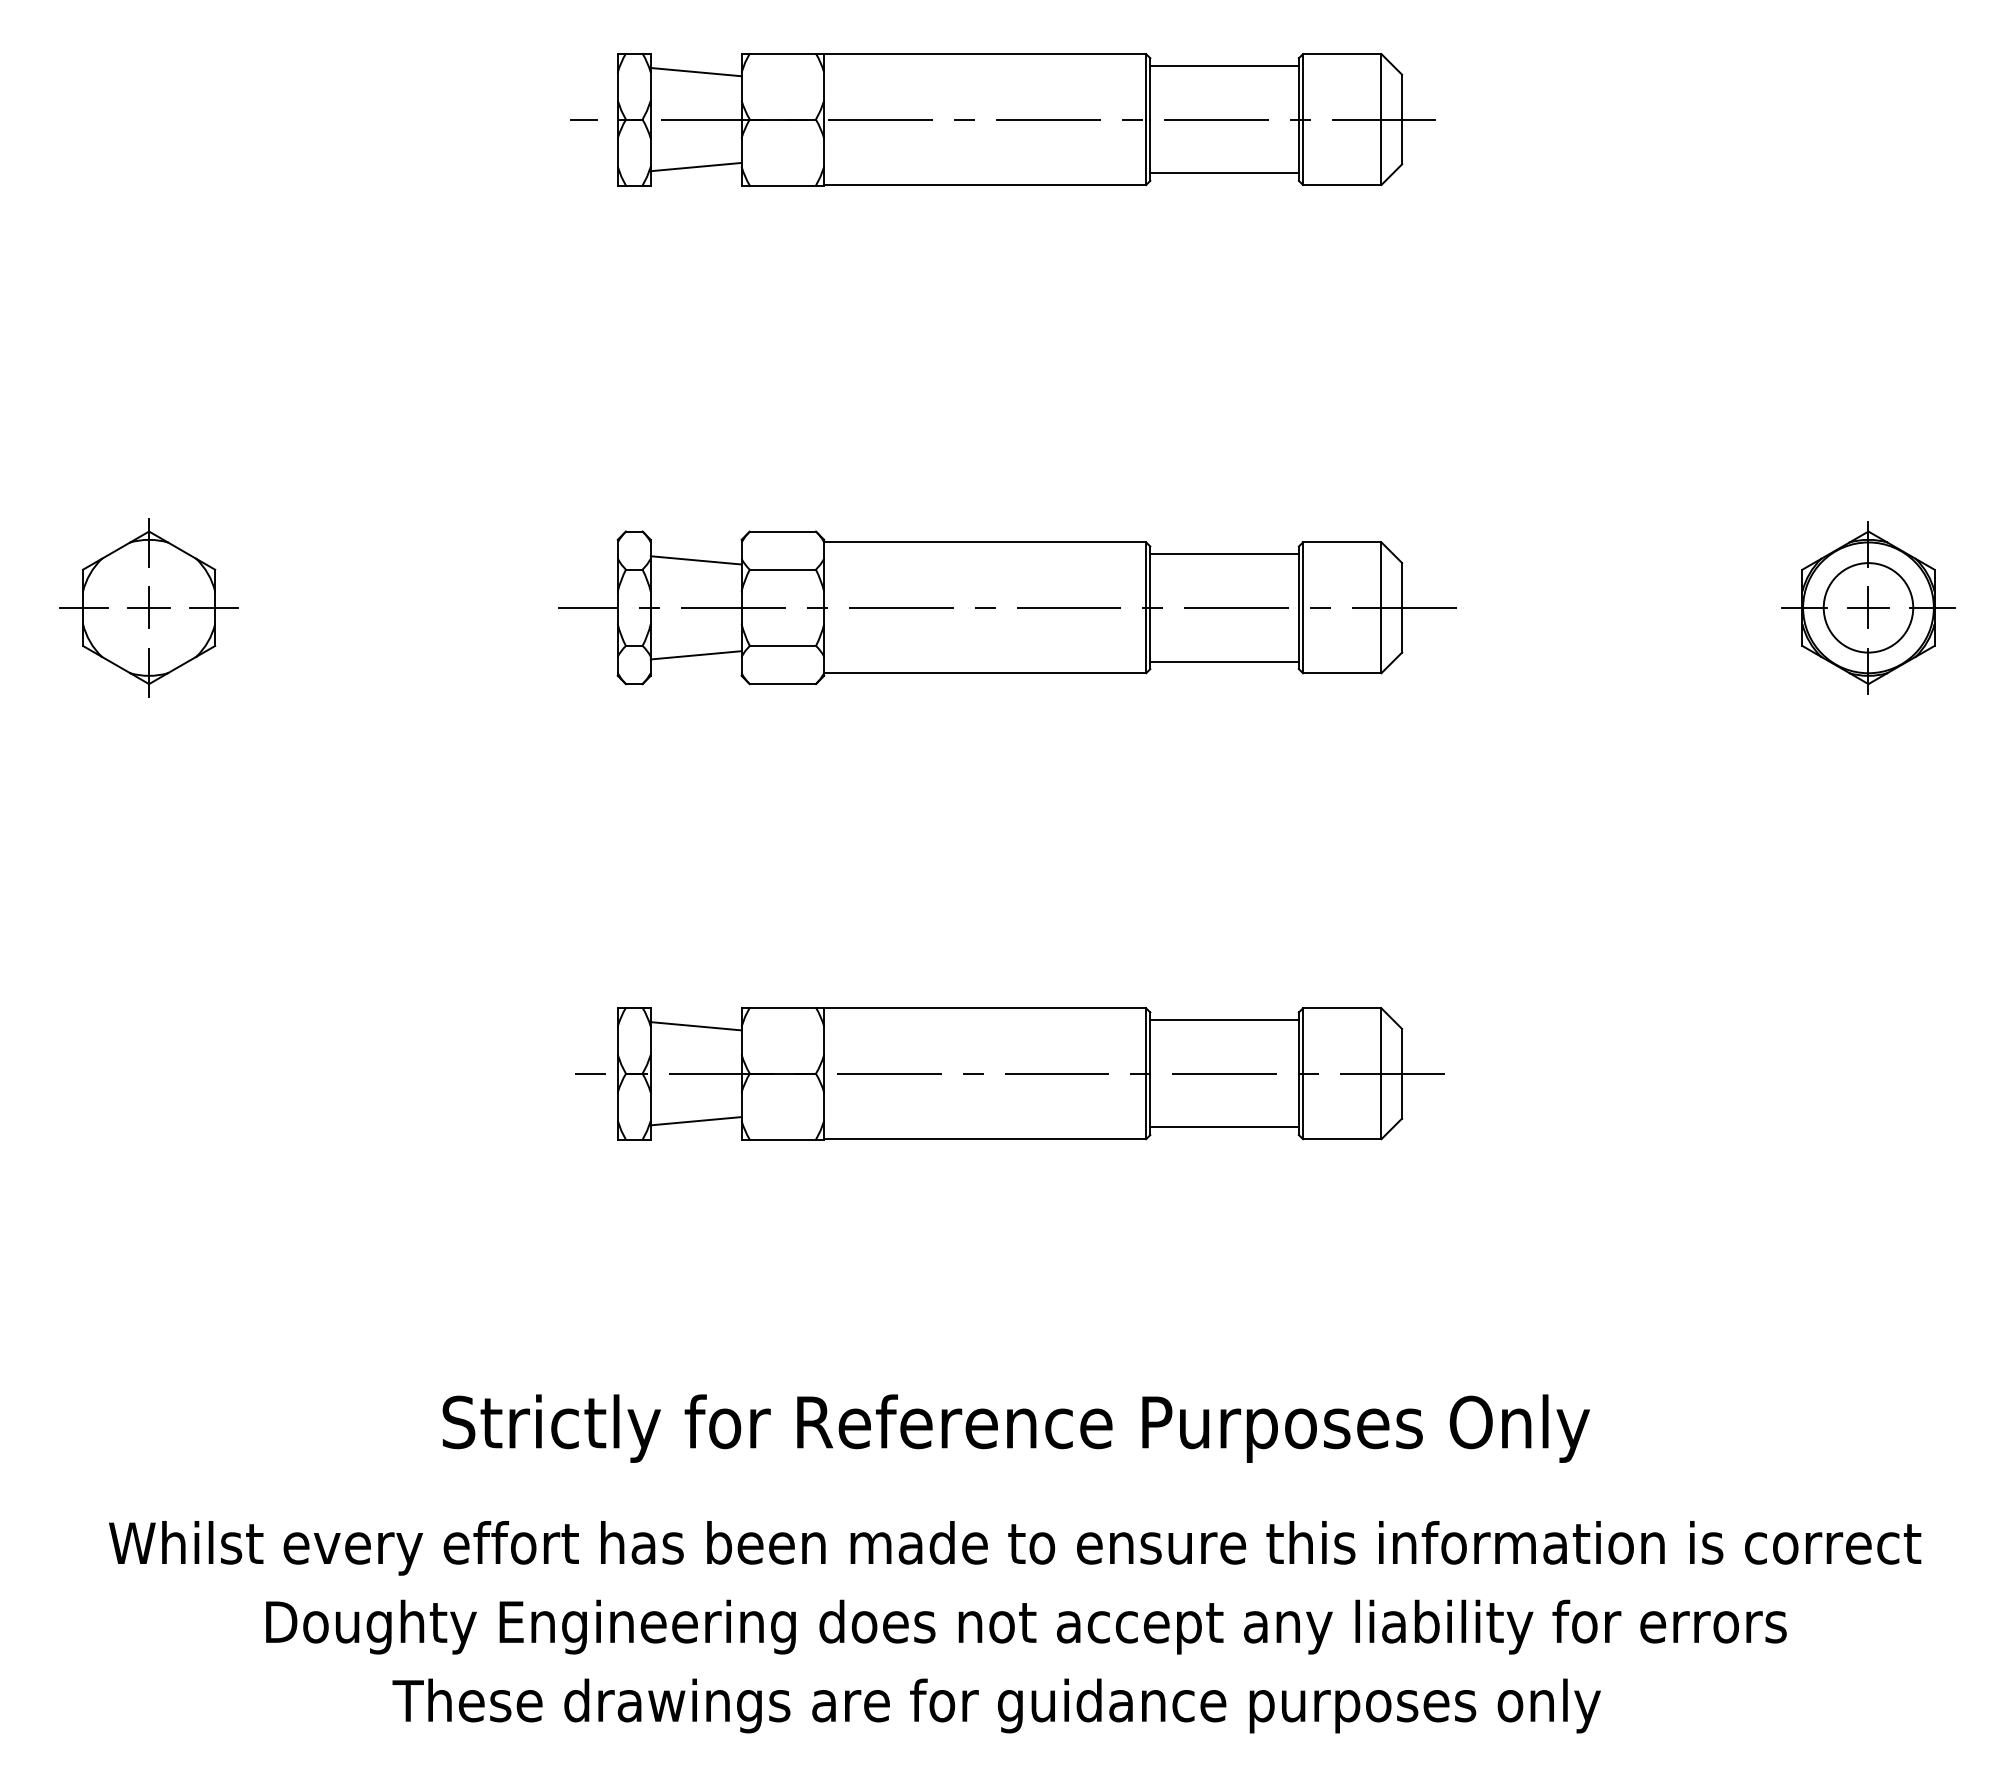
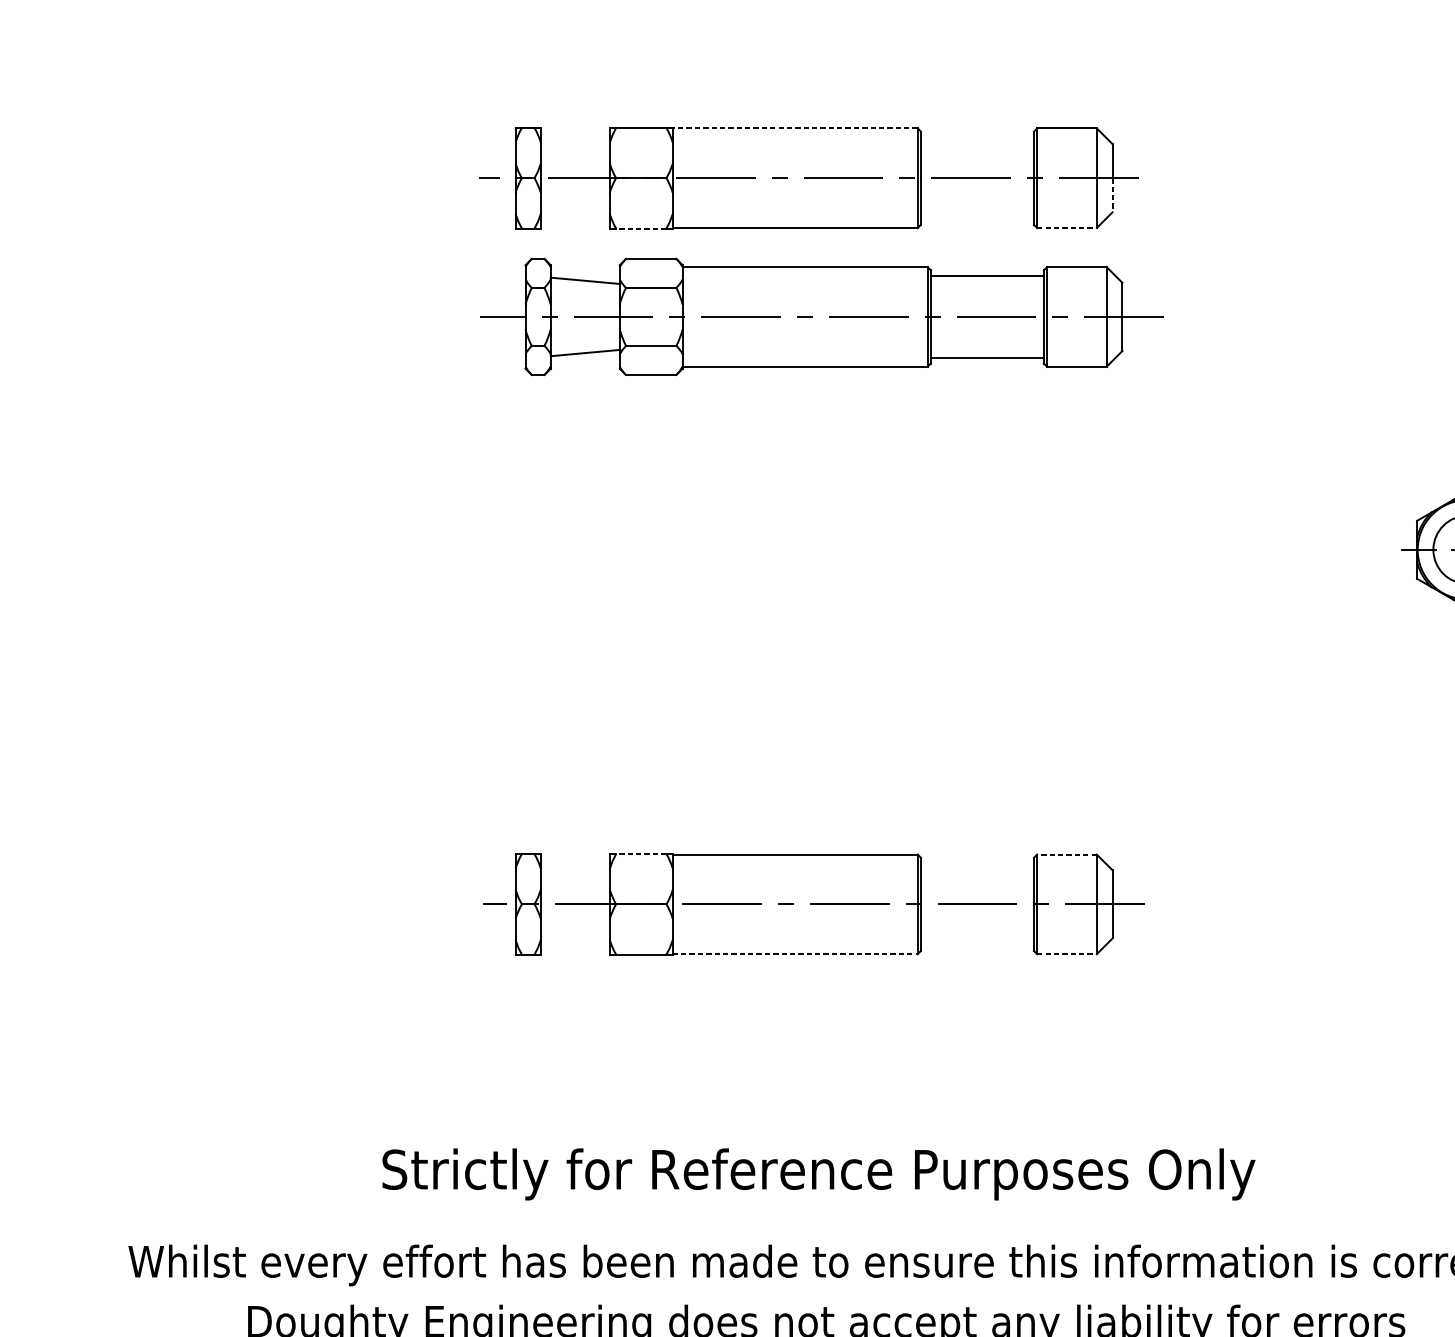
line: (985, 54) -> (795, 128), solid -> dashed
line: (1224, 65) -> (977, 137), removed
line: (695, 72) -> (574, 142), removed
line: (1402, 142) -> (1112, 195), solid -> dashed
line: (695, 166) -> (574, 213), removed
line: (1224, 173) -> (977, 219), removed
line: (1342, 184) -> (1067, 227), solid -> dashed
line: (782, 185) -> (641, 228), solid -> dashed
part: (148, 607) -> (158, 549), removed
part: (1007, 607) -> (822, 316), moved
line: (782, 1007) -> (641, 853), solid -> dashed
line: (1341, 1008) -> (1066, 854), solid -> dashed
line: (1224, 1020) -> (977, 863), removed
line: (695, 1026) -> (574, 868), removed
line: (695, 1121) -> (574, 940), removed
line: (1224, 1127) -> (977, 945), removed
line: (985, 1139) -> (795, 954), solid -> dashed
line: (1342, 1139) -> (1067, 954), solid -> dashed

